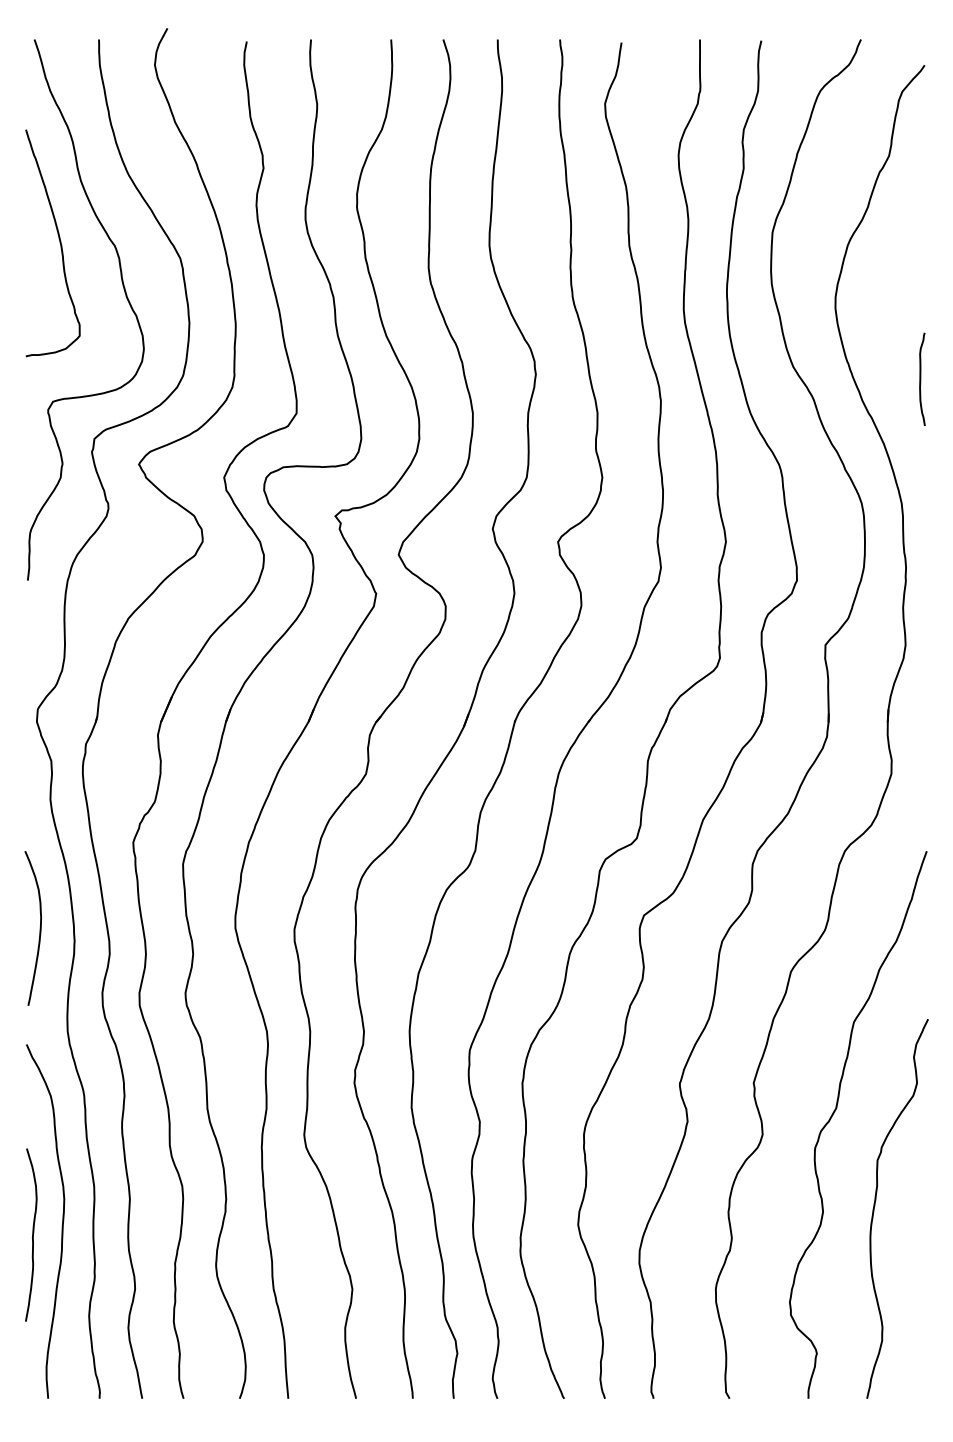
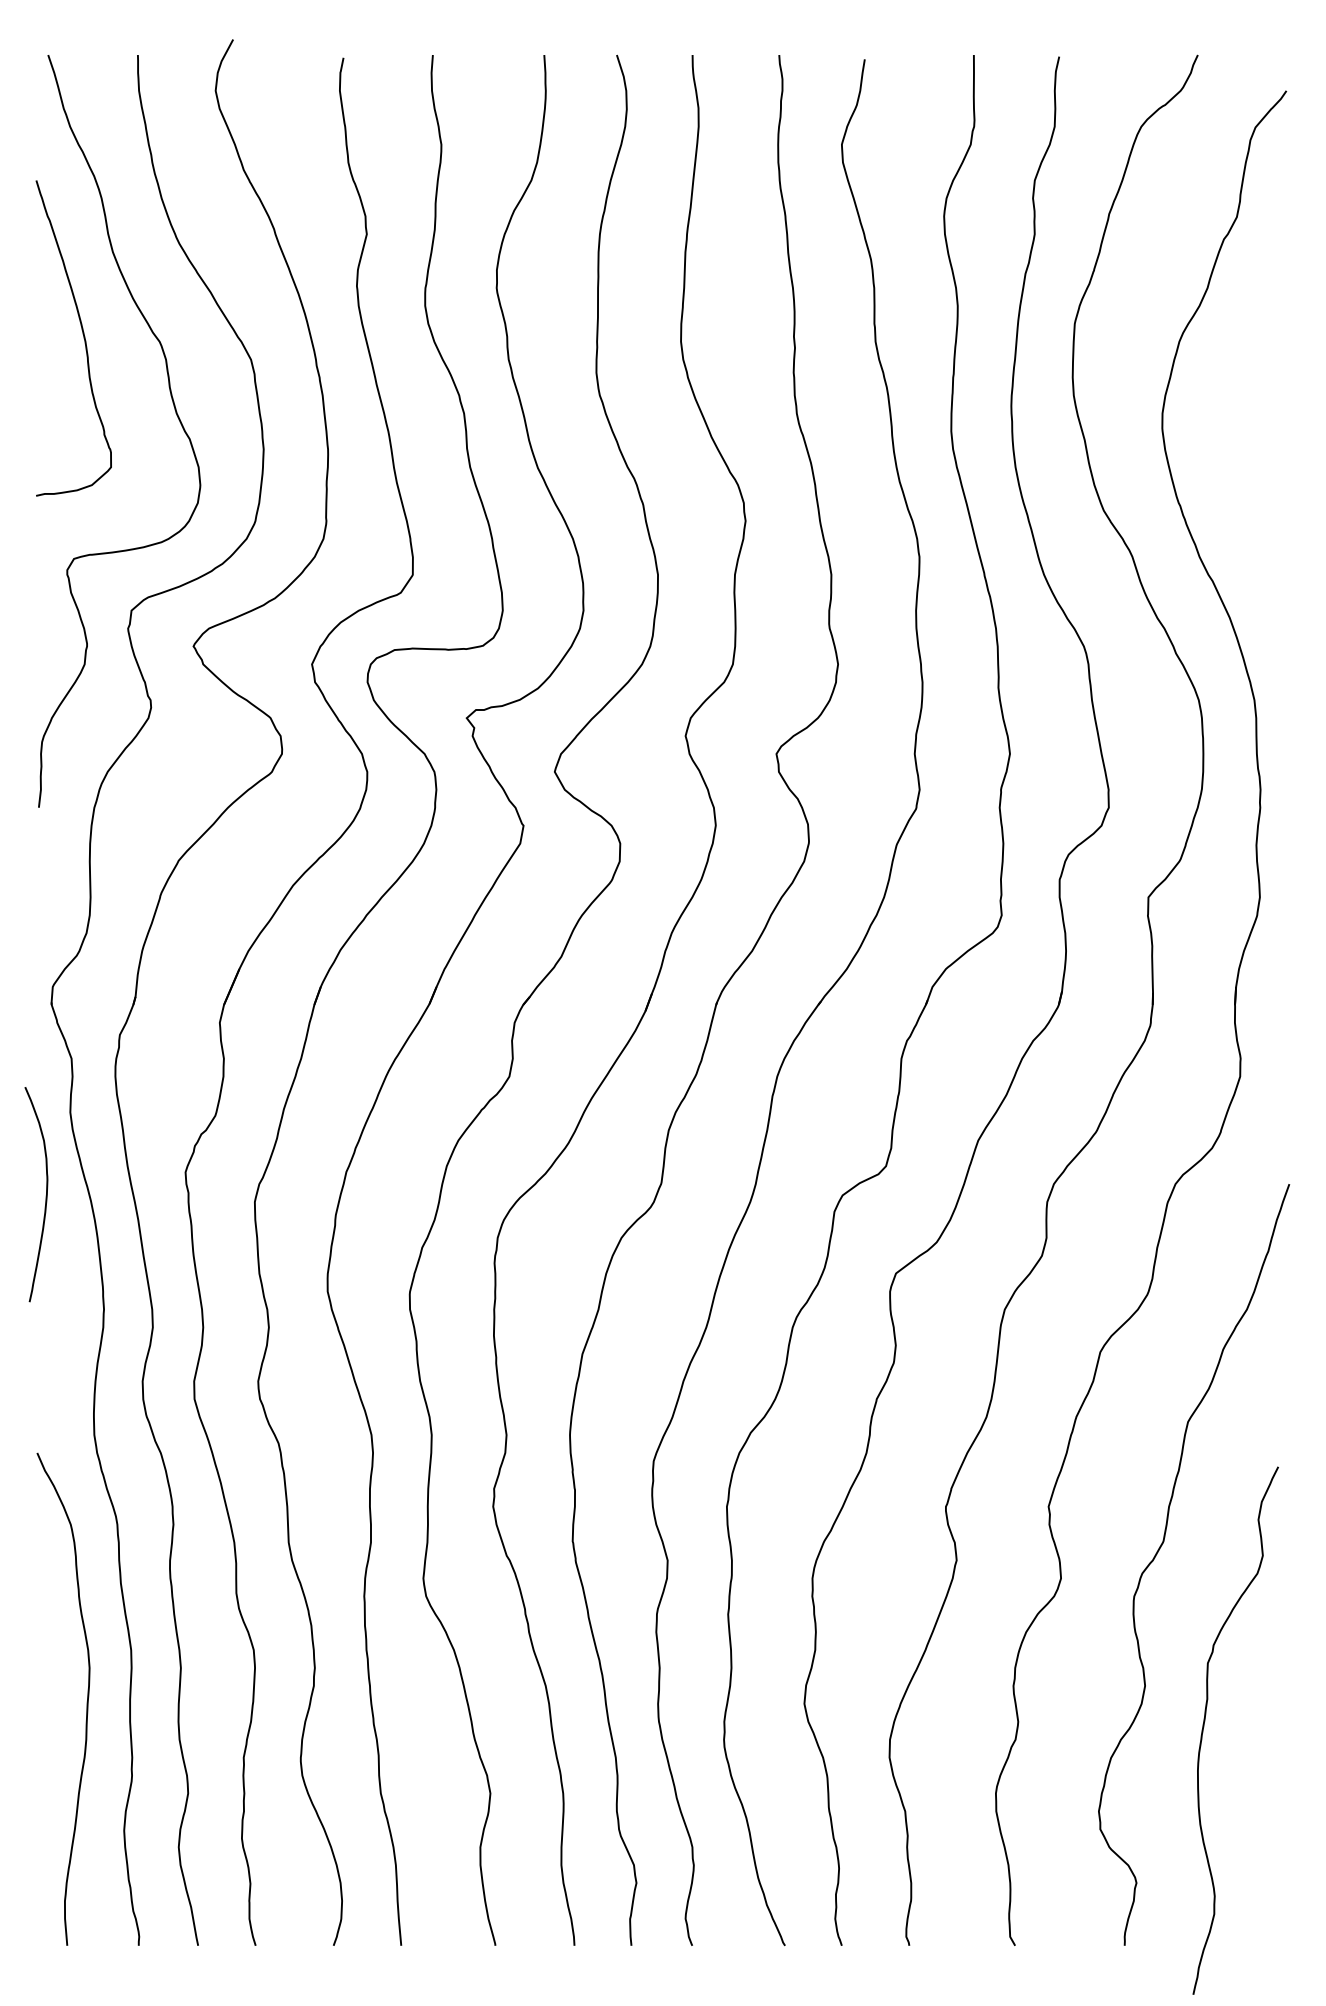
curve: (921, 379) -> (1281, 527), removed
curve: (39, 929) -> (45, 1195), moved
curve: (875, 1206) -> (1204, 1727), moved
curve: (32, 1234) -> (45, 1717), removed

